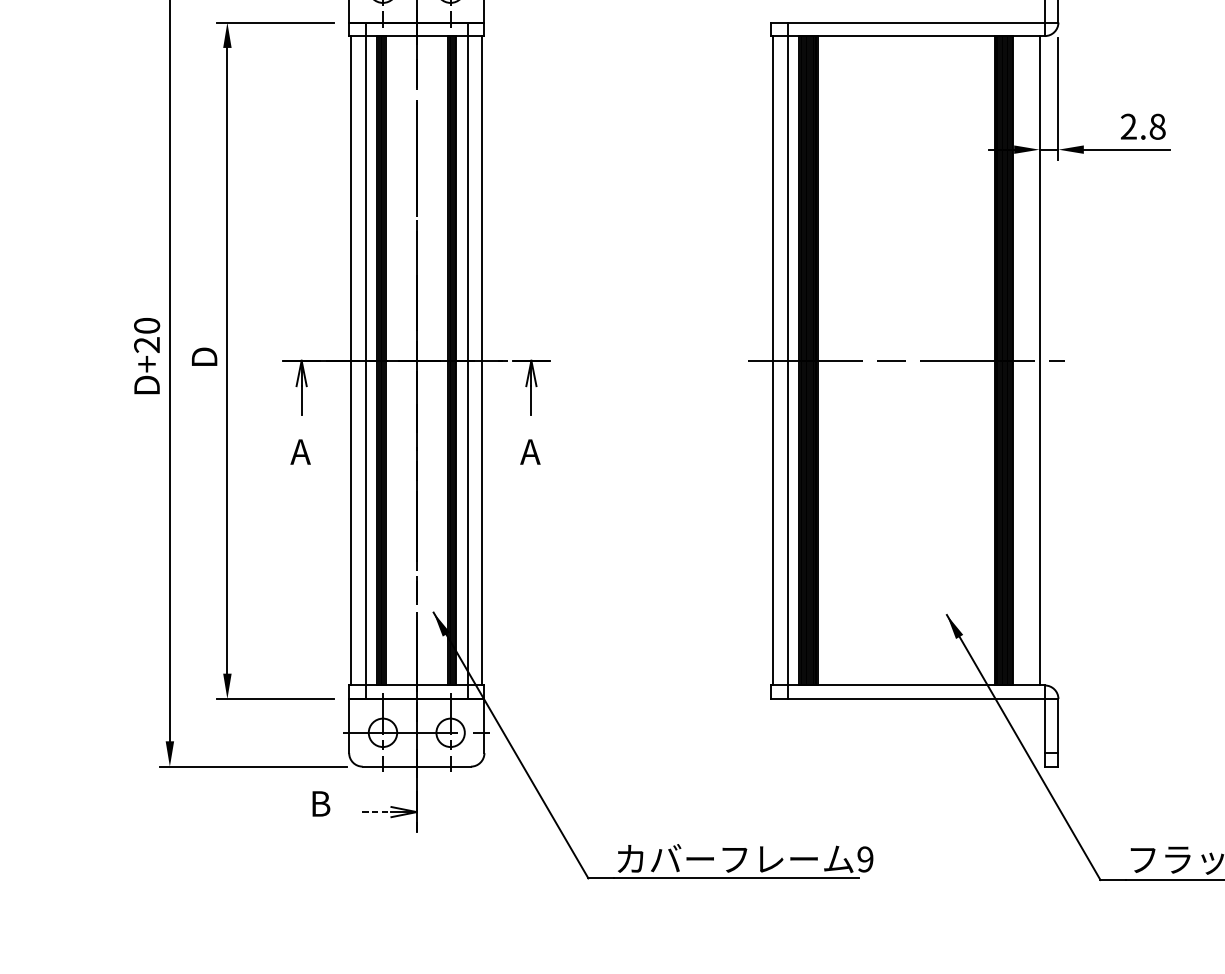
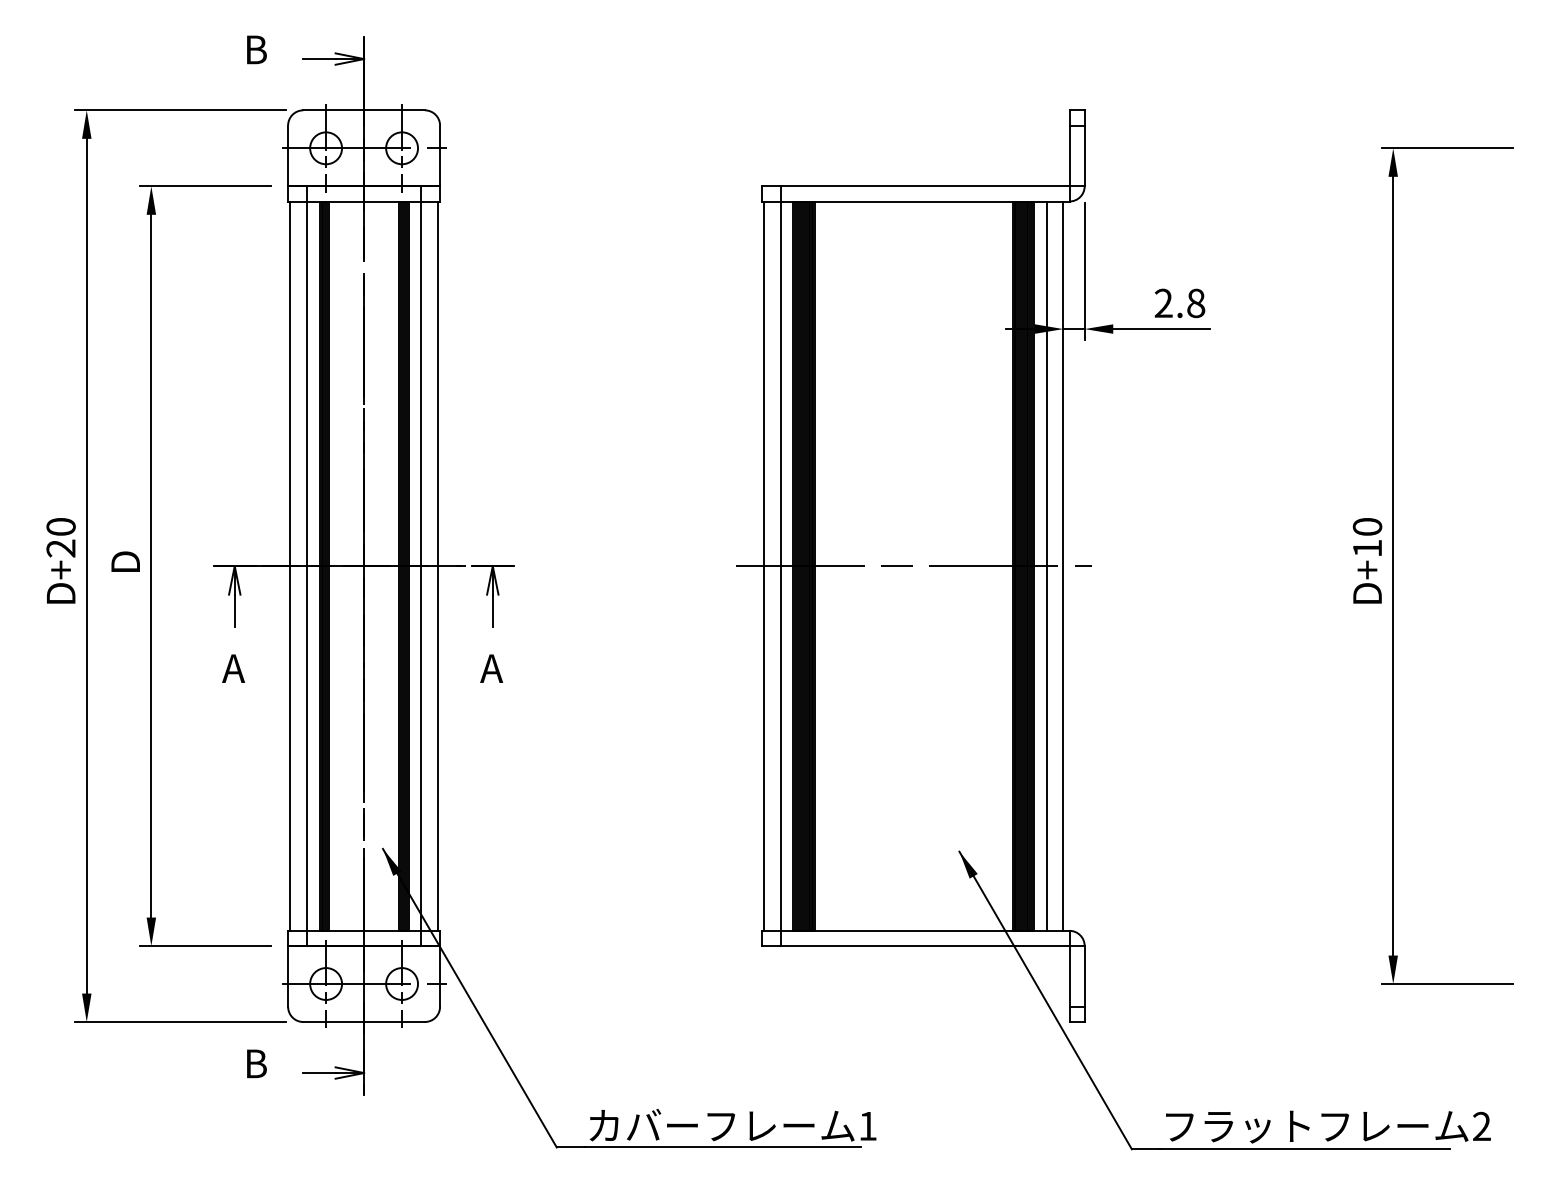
line: (1024, 360) -> (1046, 565), added
line: (377, 812) -> (319, 1073), dashed -> solid
text: (865, 858) -> (867, 1125), 9 -> 1

